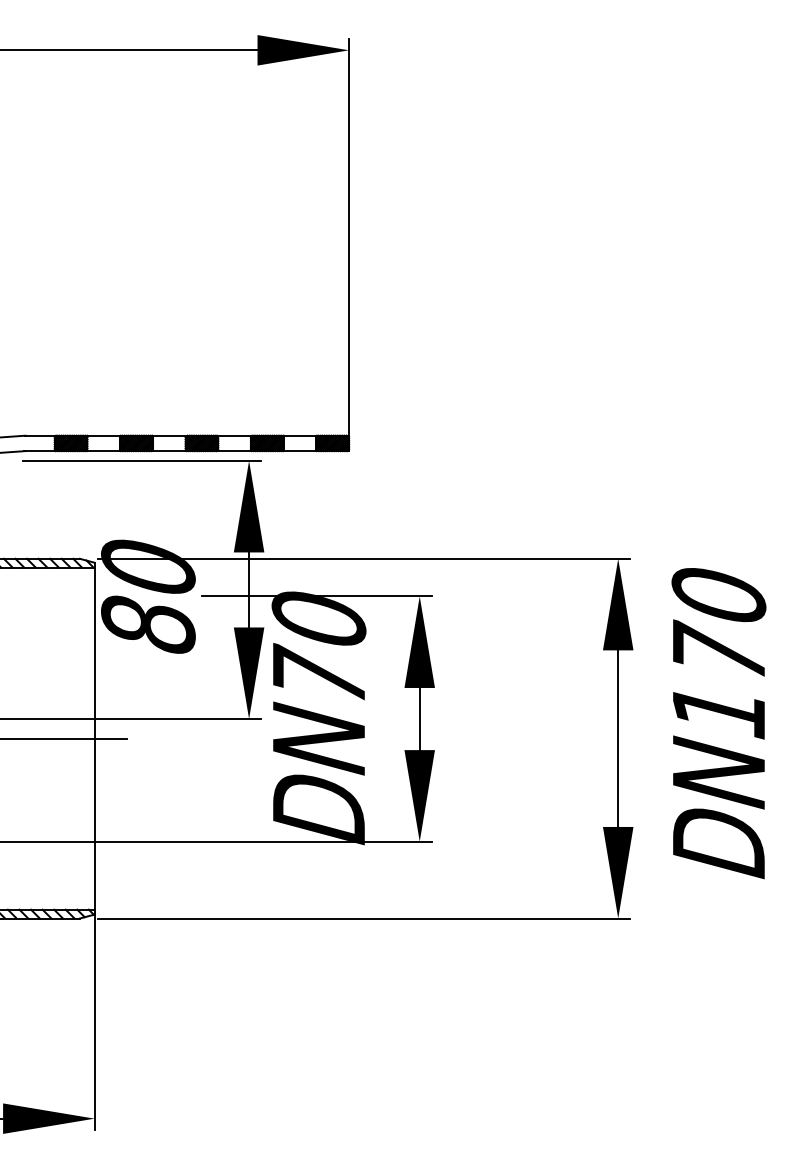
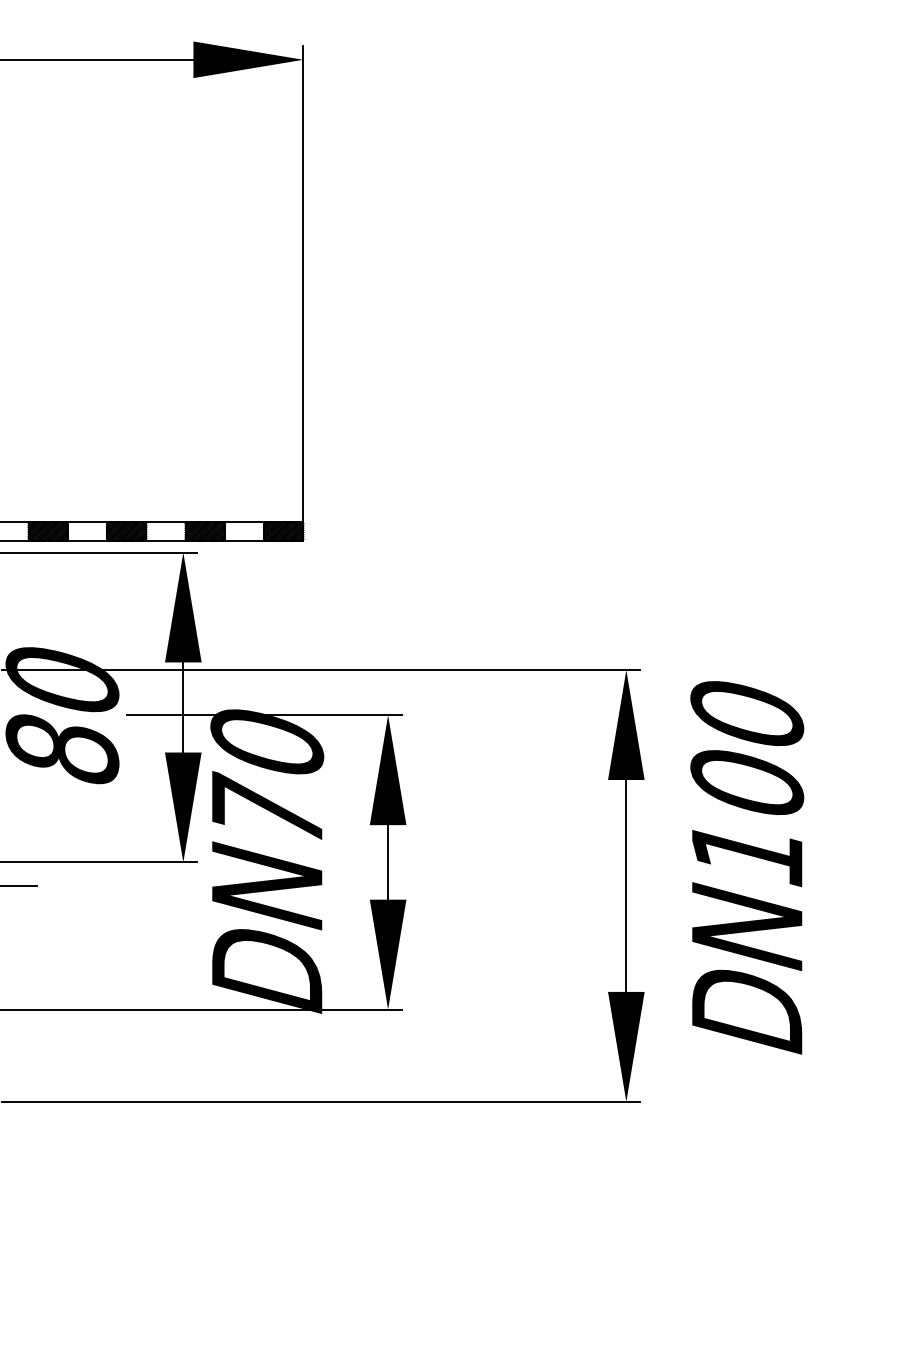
text: (718, 649) -> (746, 778), DN170 -> DN100

